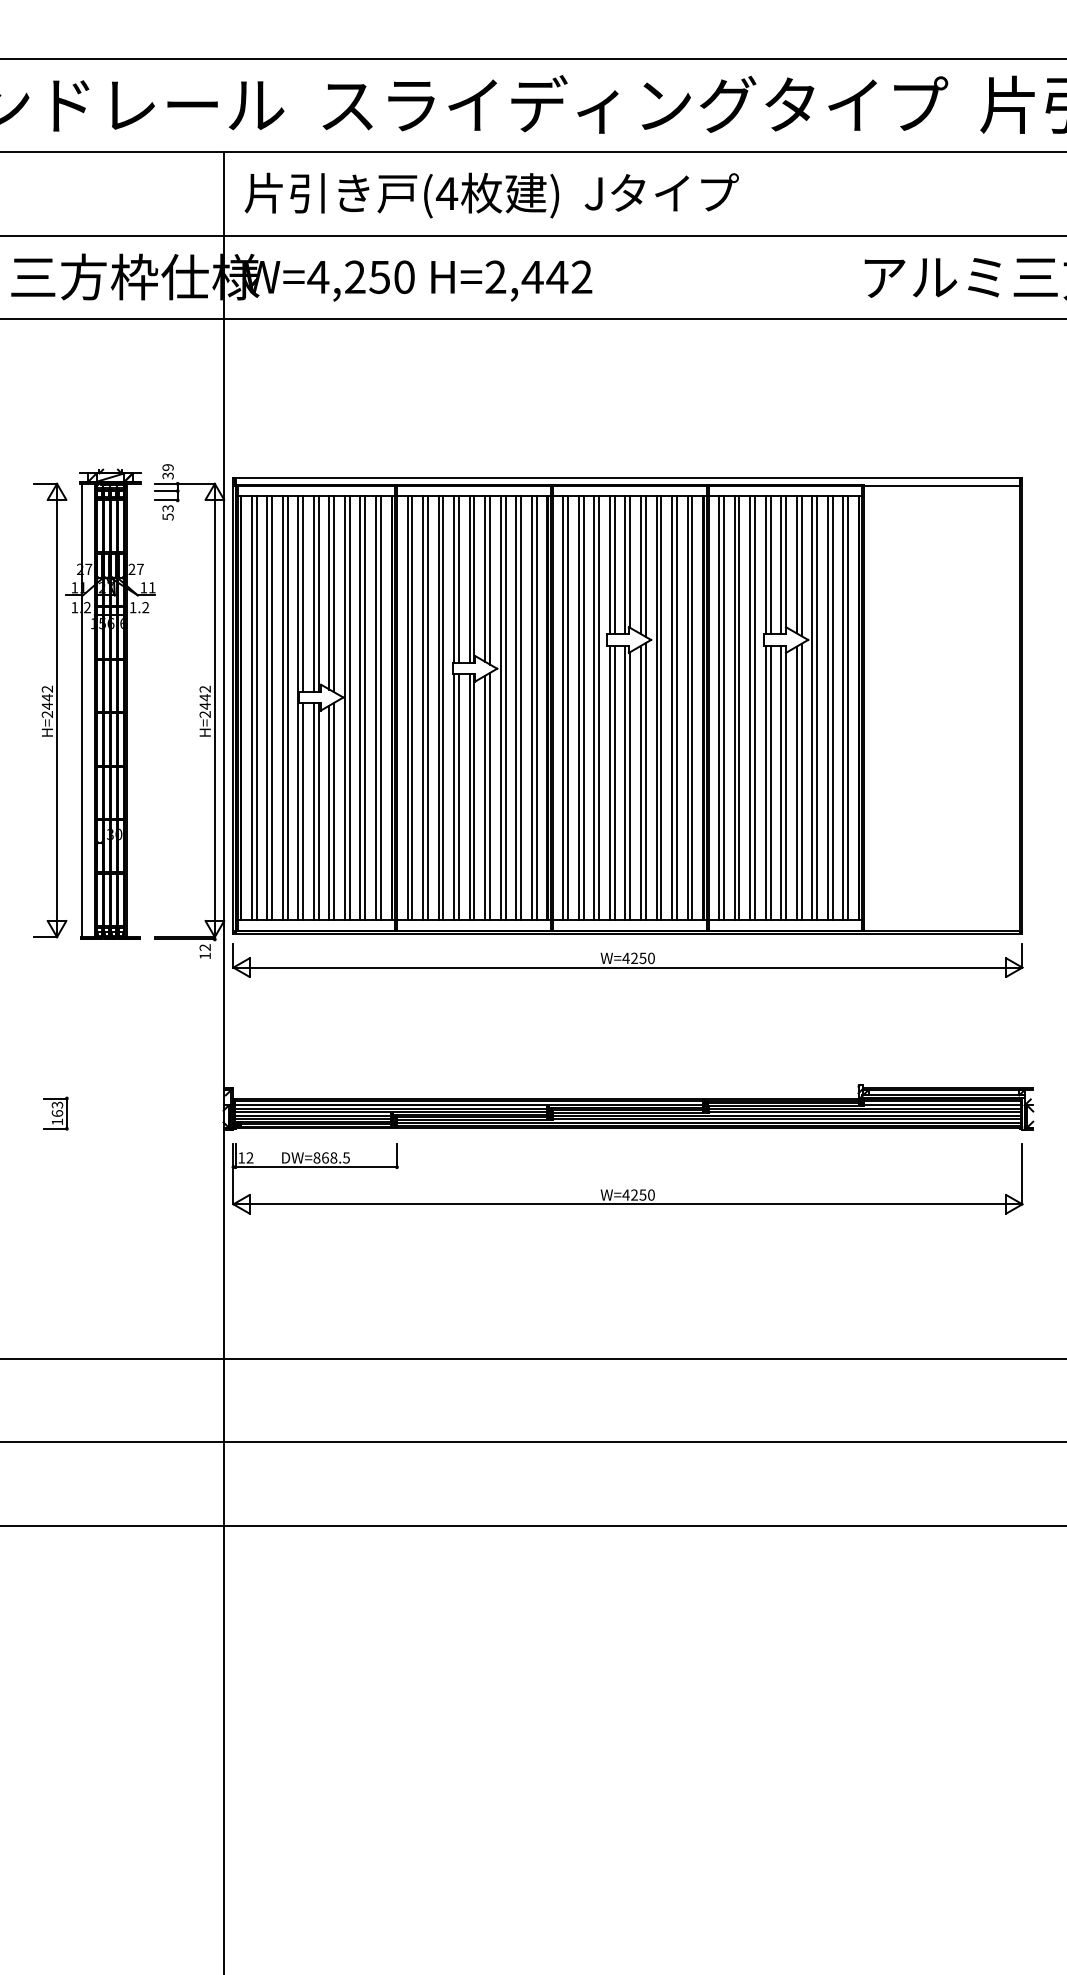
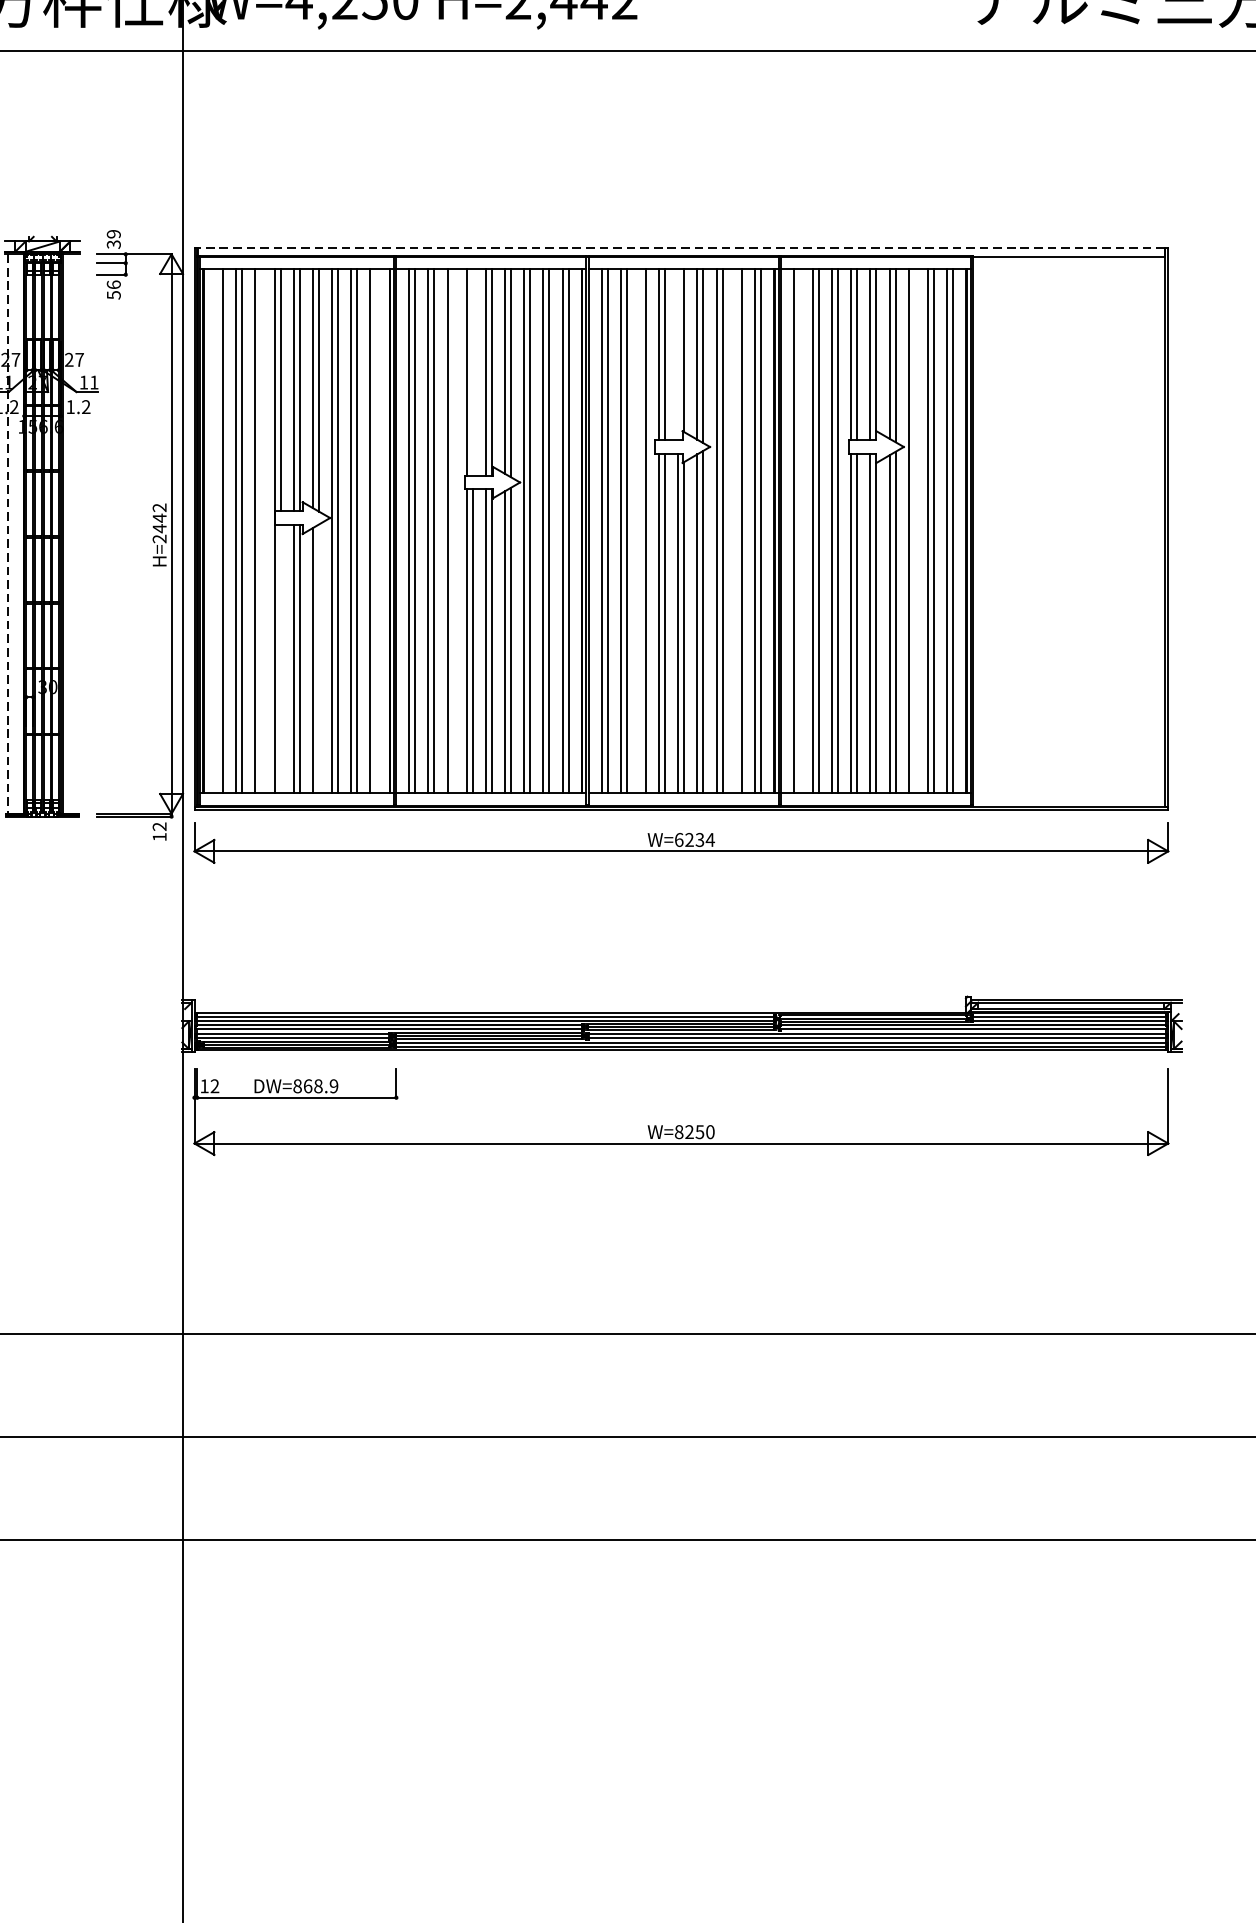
line: (626, 478) -> (679, 247), solid -> dashed
text: (167, 508) -> (113, 284), 53 -> 56
line: (625, 564) -> (678, 353), removed
line: (459, 579) -> (473, 372), removed
line: (251, 707) -> (216, 530), removed
line: (287, 707) -> (261, 530), removed
line: (380, 707) -> (376, 530), removed
line: (443, 707) -> (453, 530), removed
line: (594, 707) -> (640, 530), removed
line: (671, 707) -> (735, 530), removed
line: (723, 707) -> (799, 530), removed
line: (817, 707) -> (915, 530), removed
line: (82, 710) -> (8, 534), solid -> dashed
line: (303, 811) -> (280, 658), removed
line: (334, 811) -> (319, 658), removed
text: (638, 958) -> (694, 840), W=4250 -> W=6234
text: (346, 1157) -> (334, 1085), DW=868.5 -> DW=868.9
text: (625, 1194) -> (678, 1131), W=4250 -> W=8250

